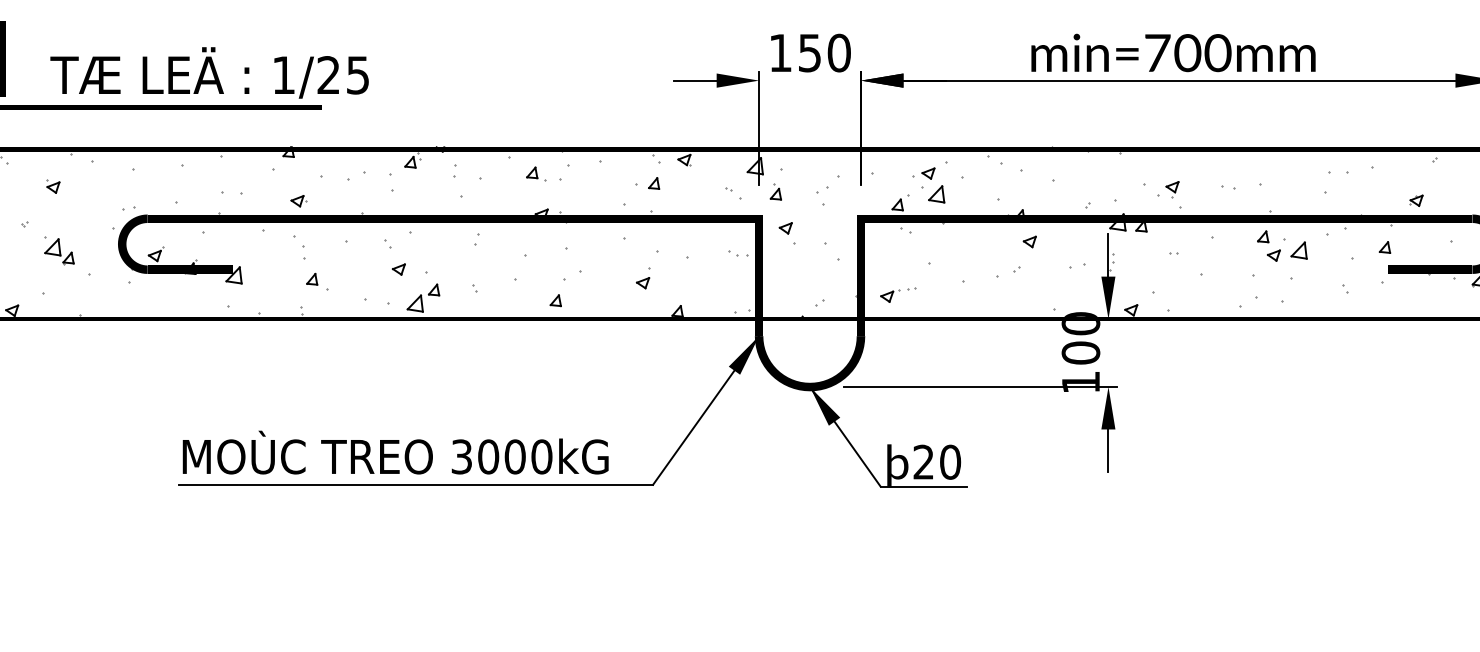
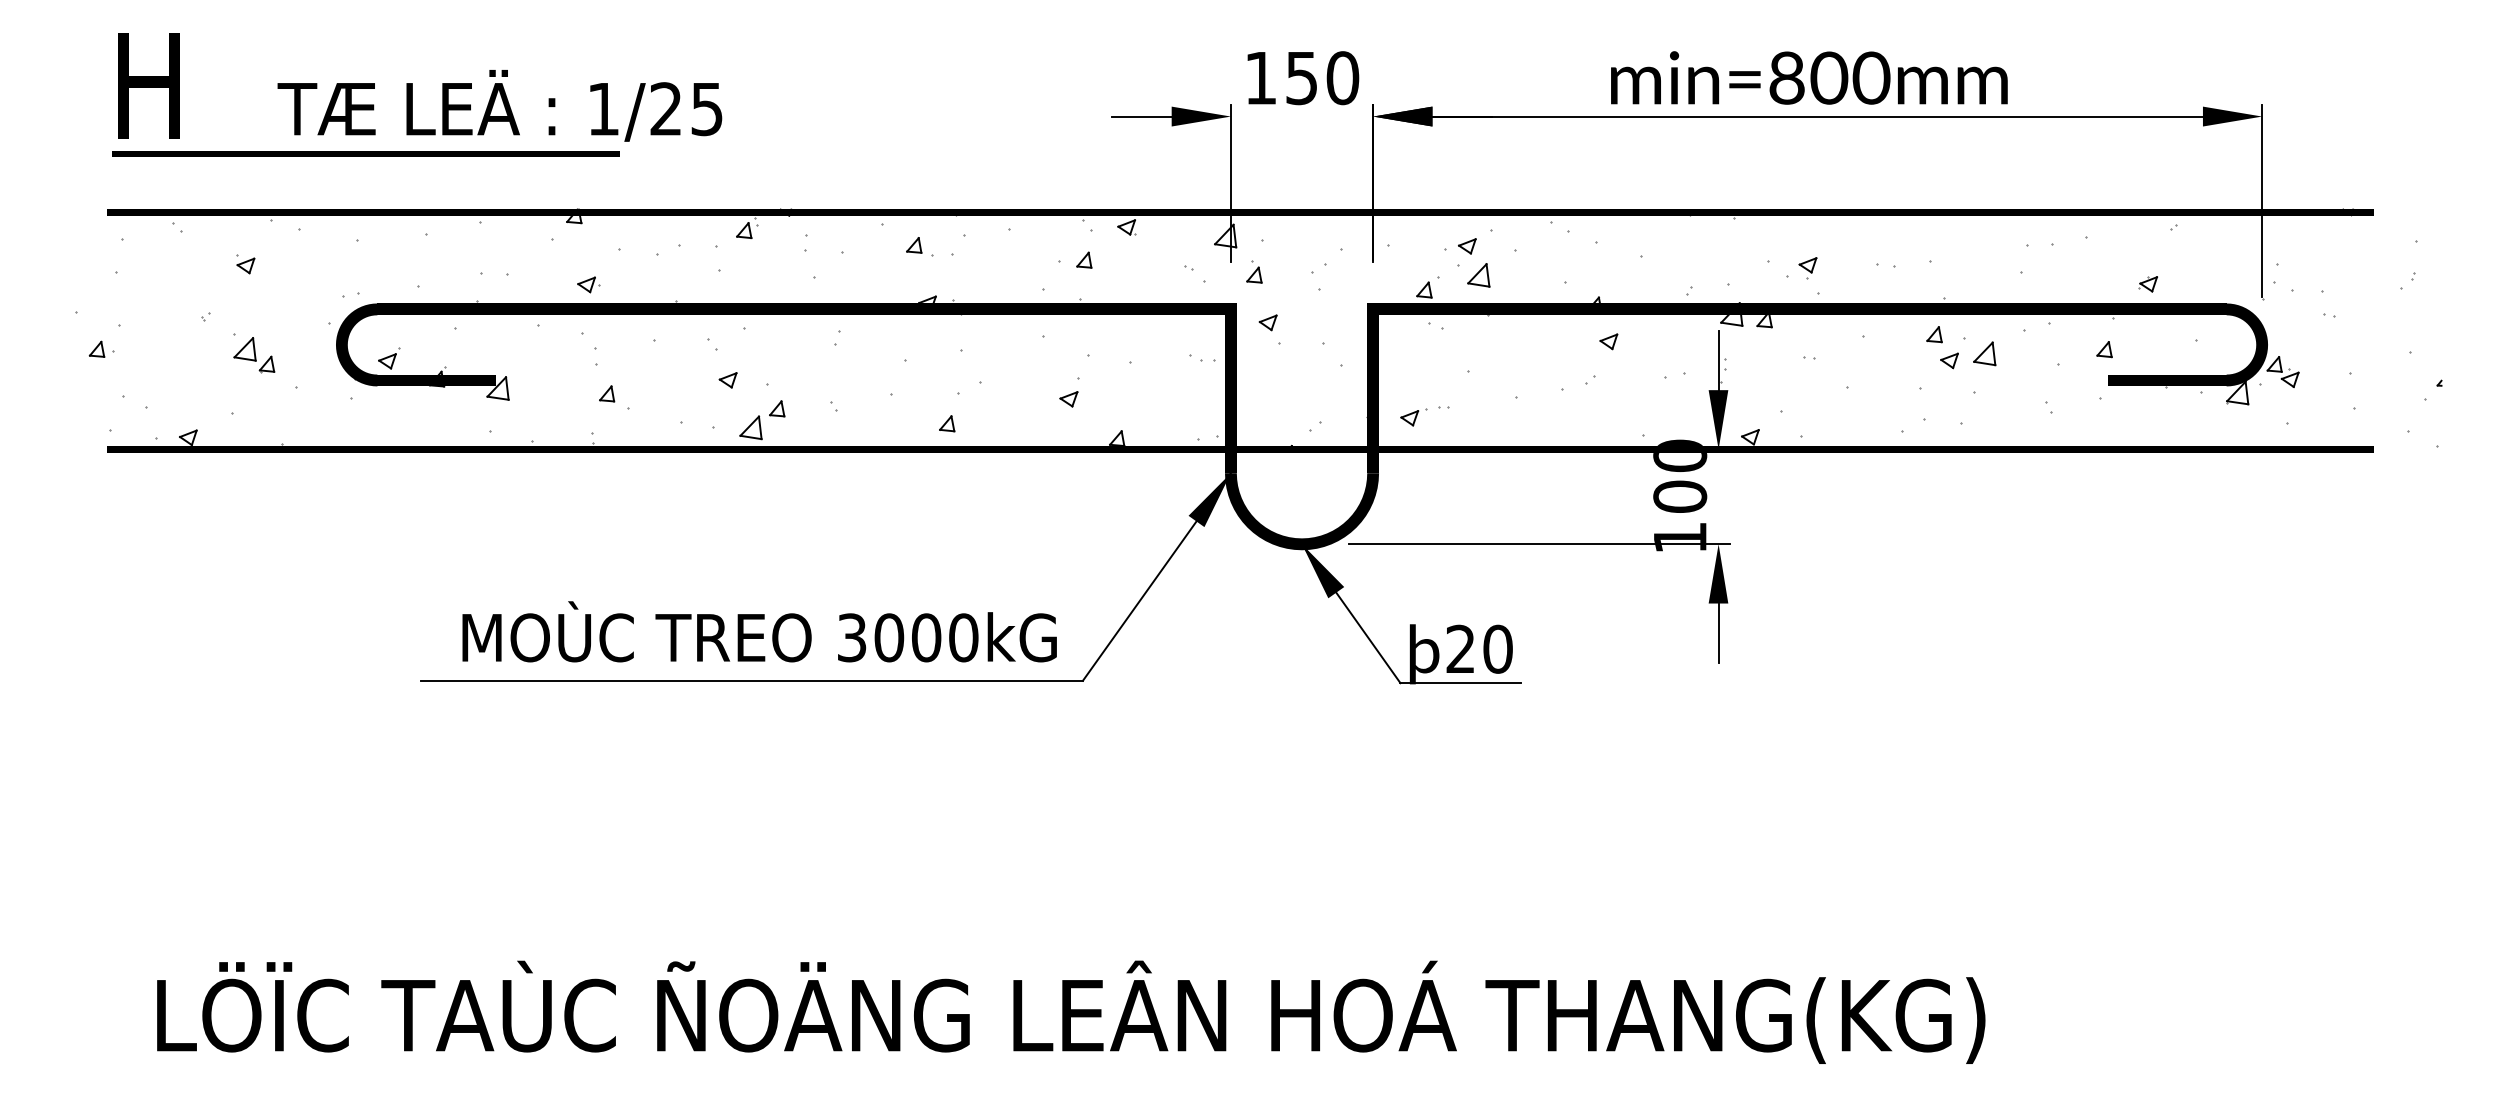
text: (1157, 52) -> (1787, 77), min=700mm -> min=800mm
text: (209, 72) -> (499, 105), moved
text: (395, 452) -> (759, 631), moved

